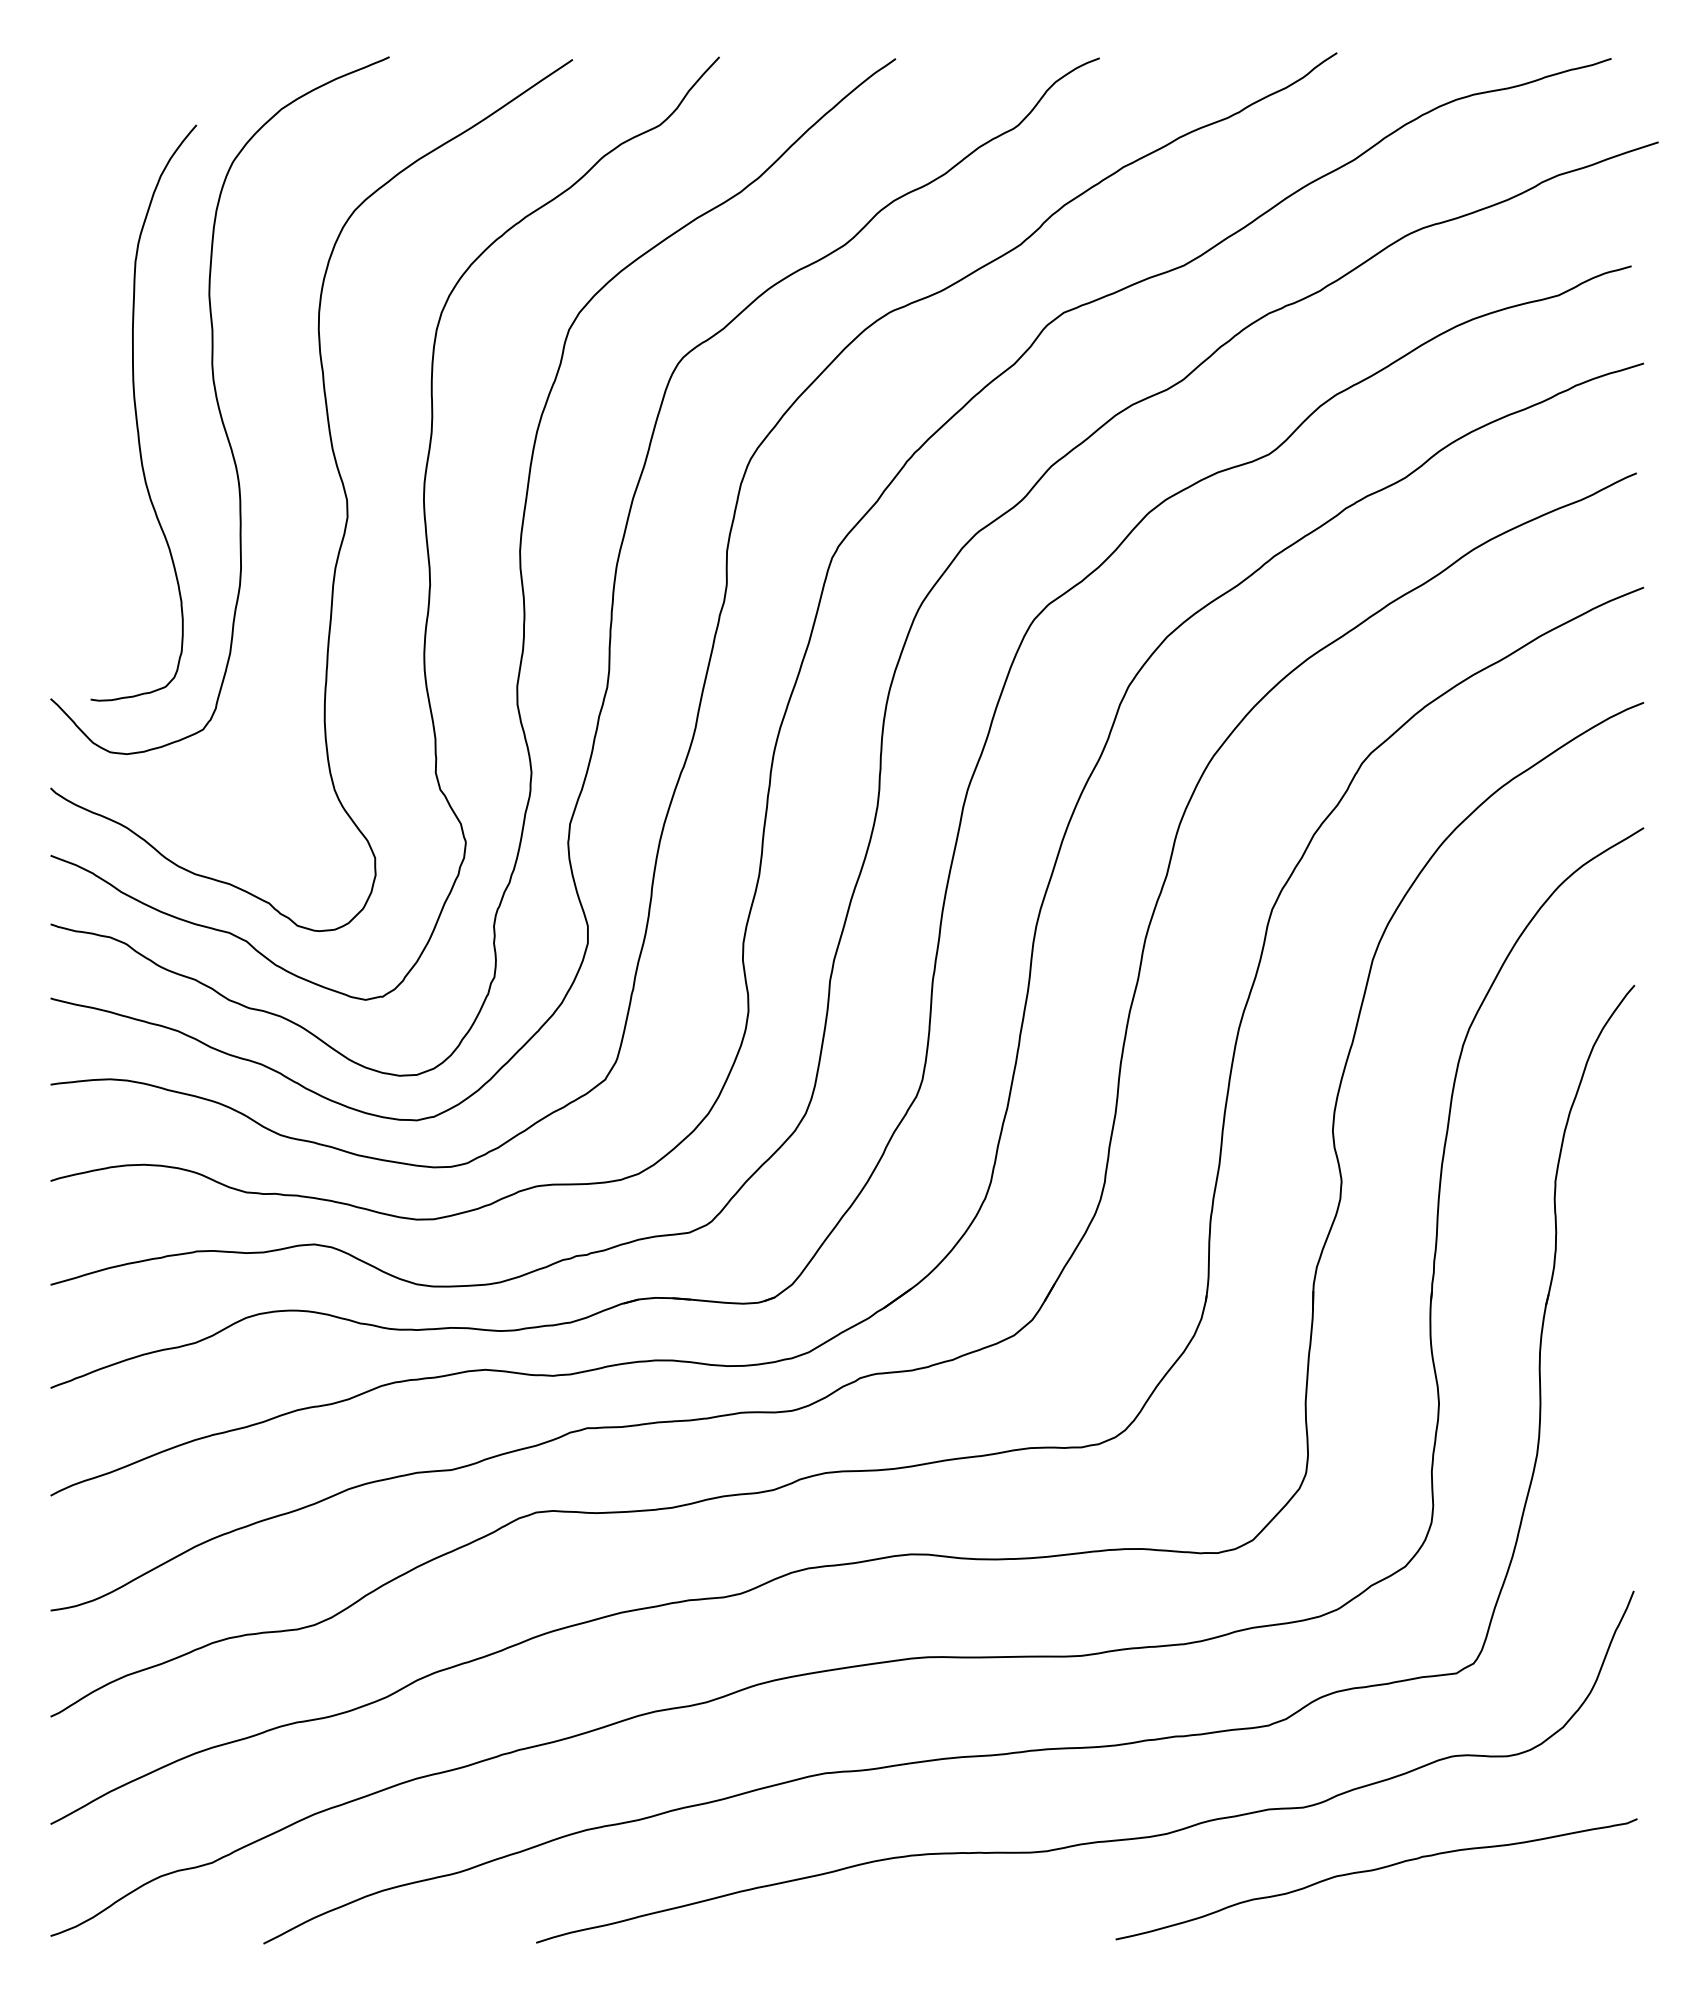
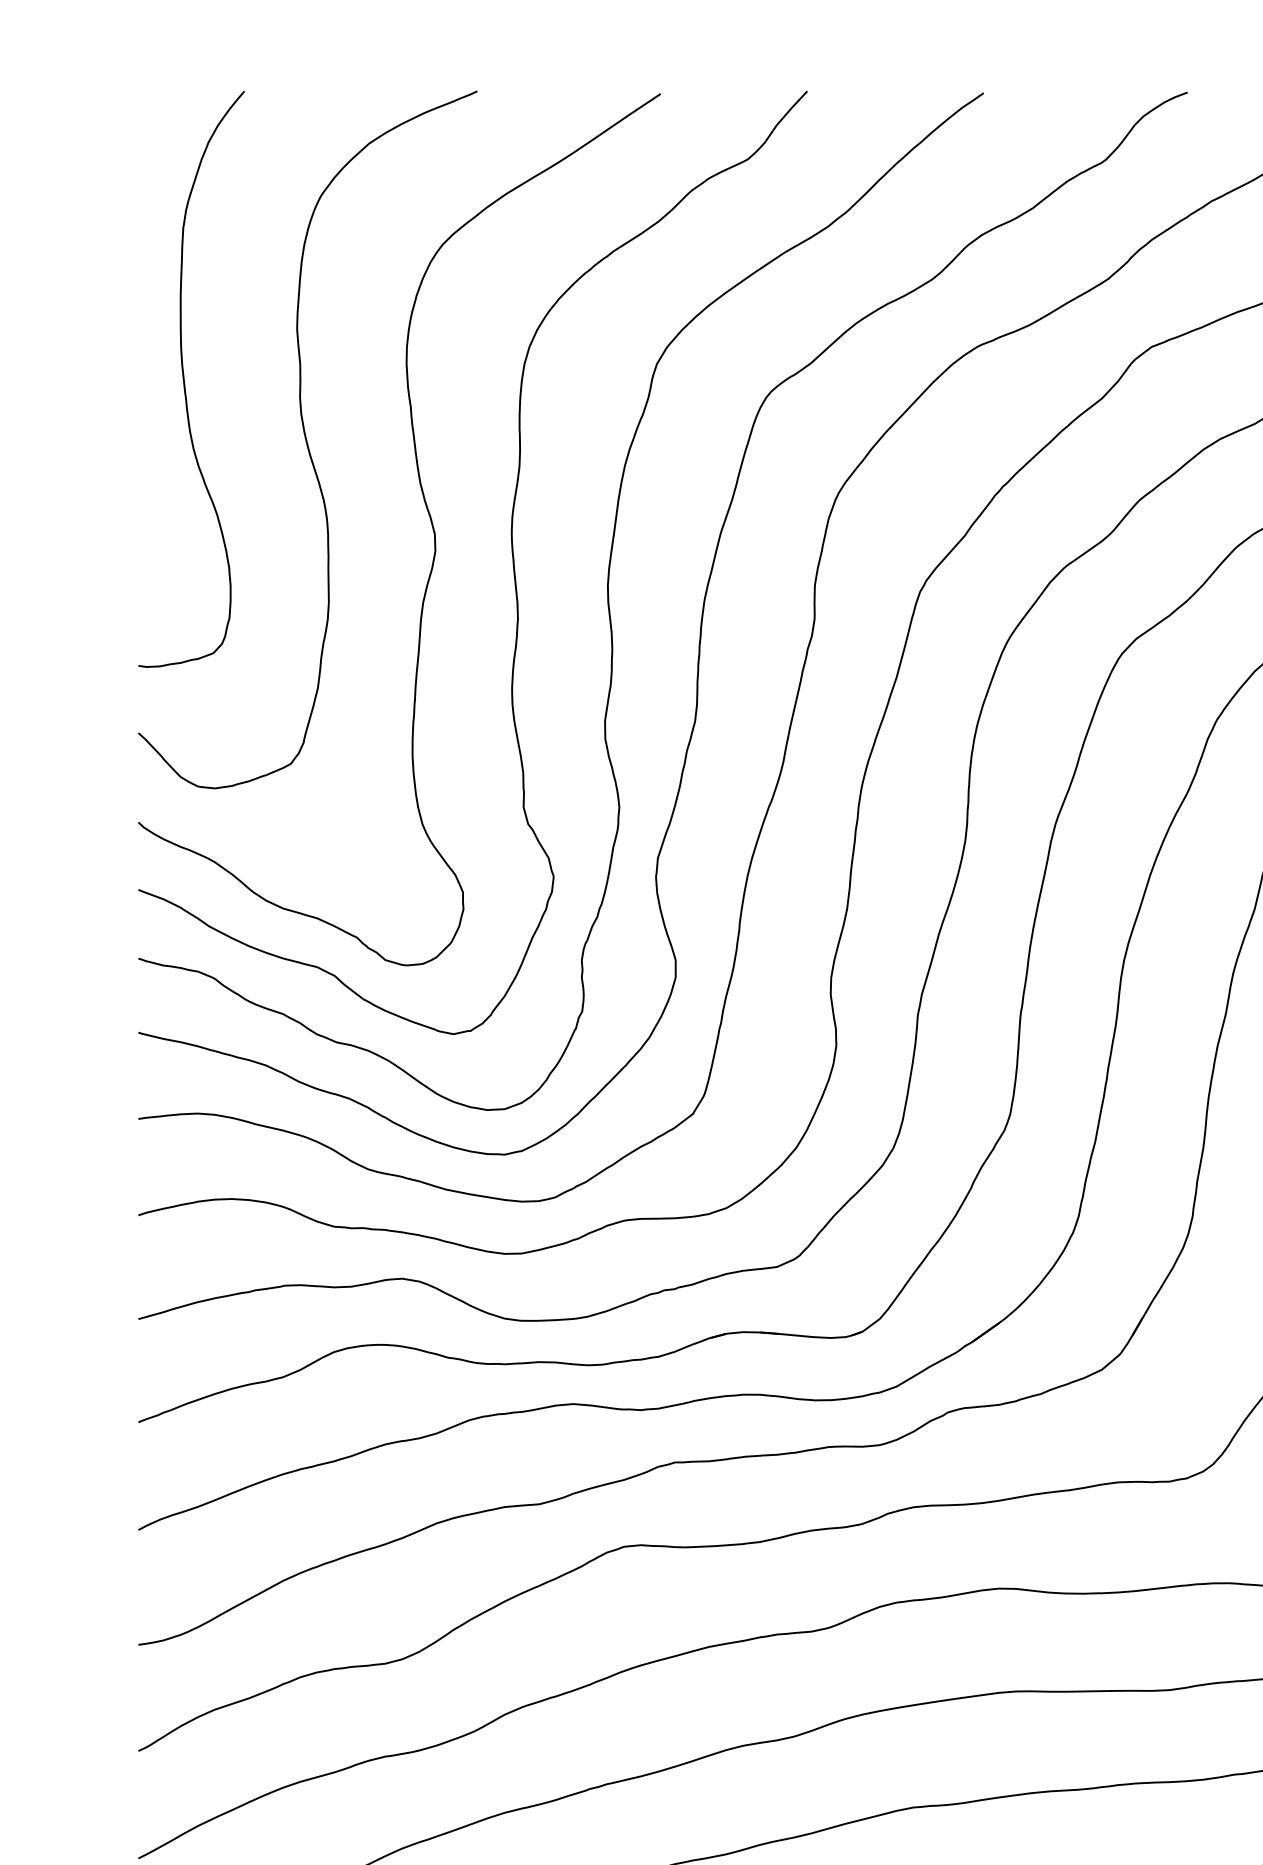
curve: (137, 415) -> (185, 381), moved

